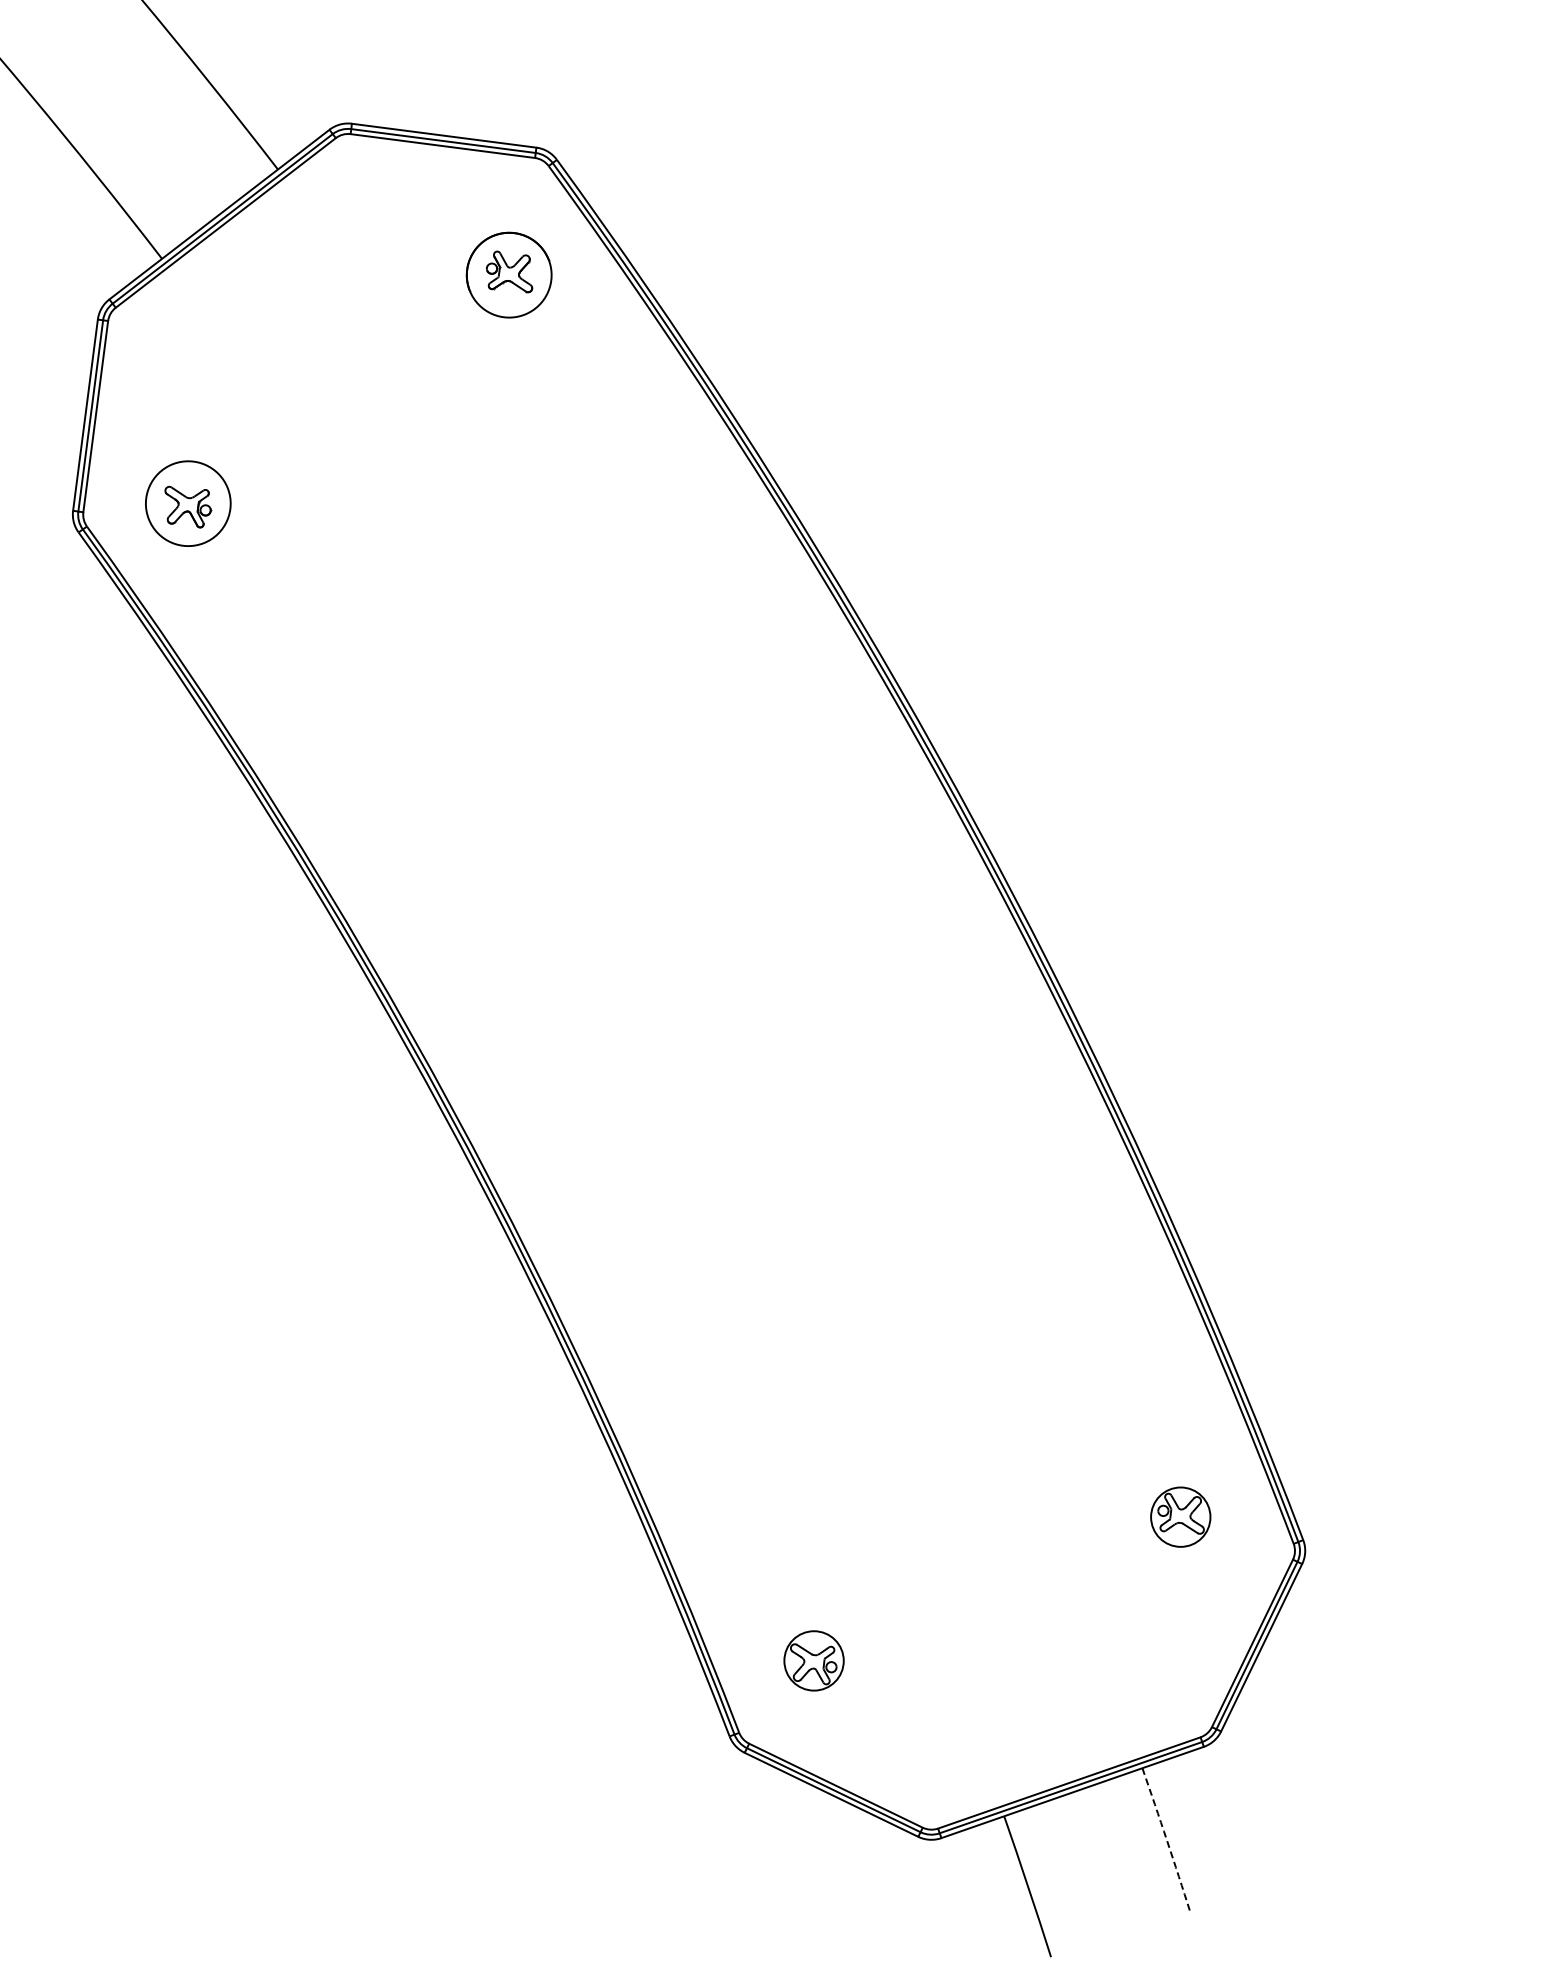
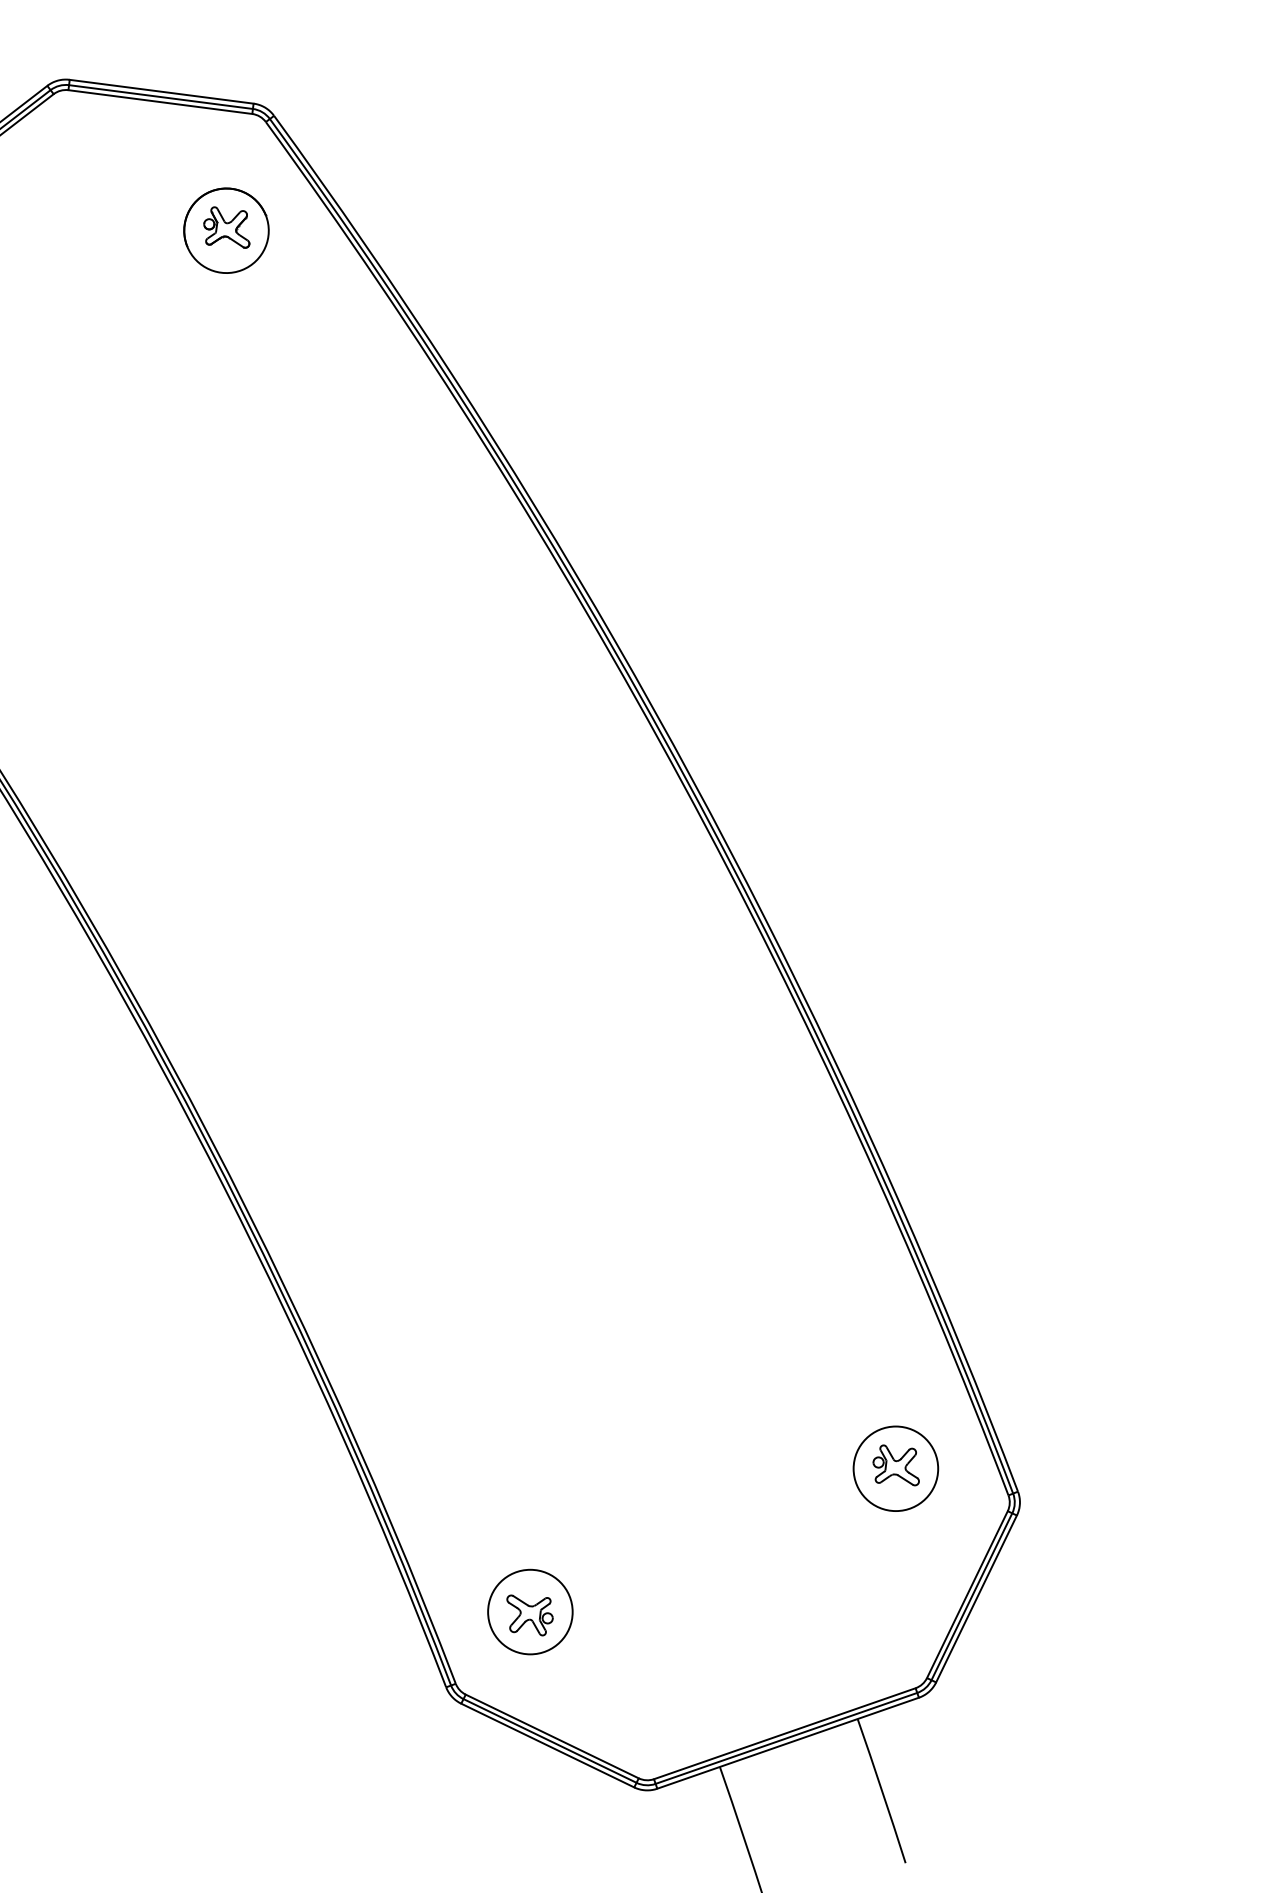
circle: (1180, 1516) -> (895, 1468), size x1.43
circle: (813, 1660) -> (529, 1611), size x1.43
arc: (1166, 1840) -> (881, 1791), dashed -> solid

